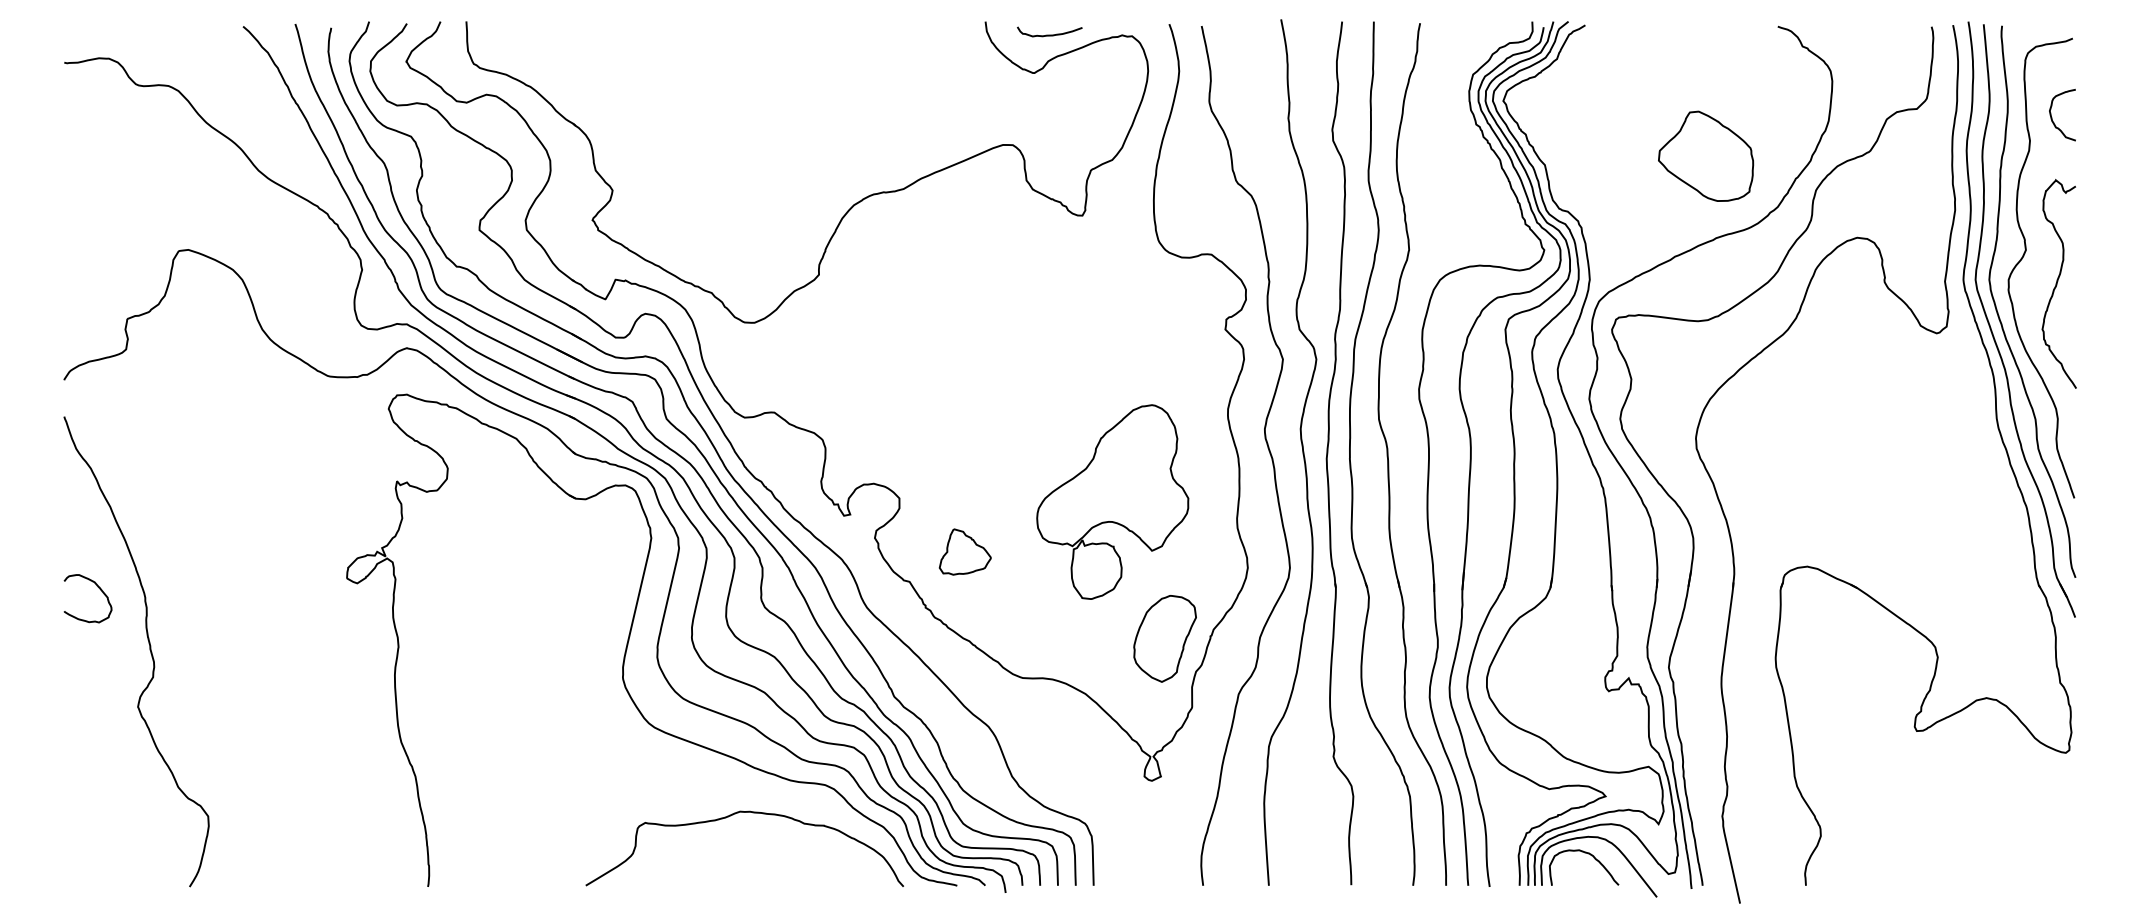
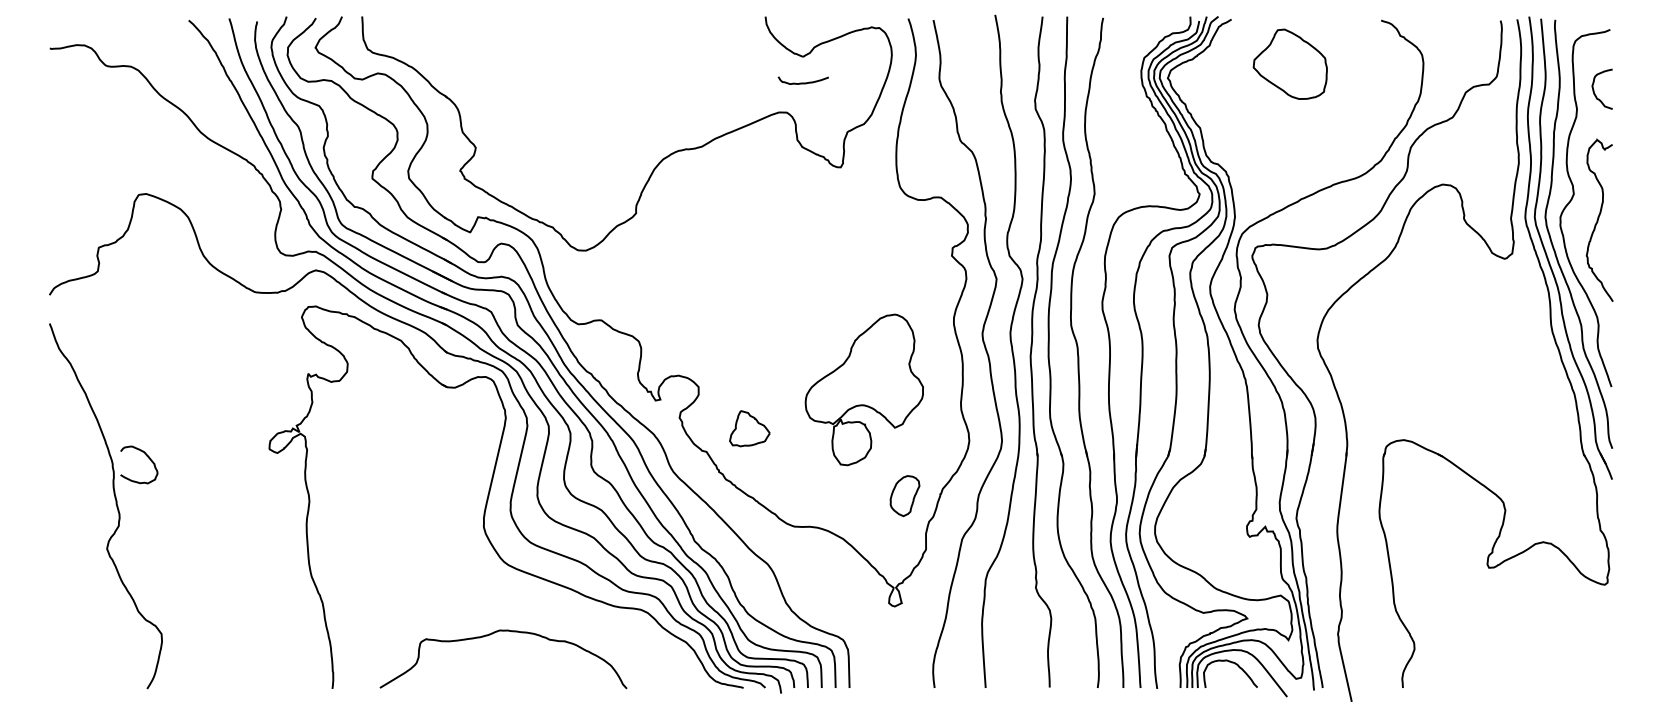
curve: (1048, 34) -> (802, 82), moved
part: (1704, 155) -> (1289, 63), moved
curve: (97, 587) -> (146, 456), moved
part: (1164, 637) -> (904, 495), size x0.6
curve: (728, 818) -> (490, 635), moved

